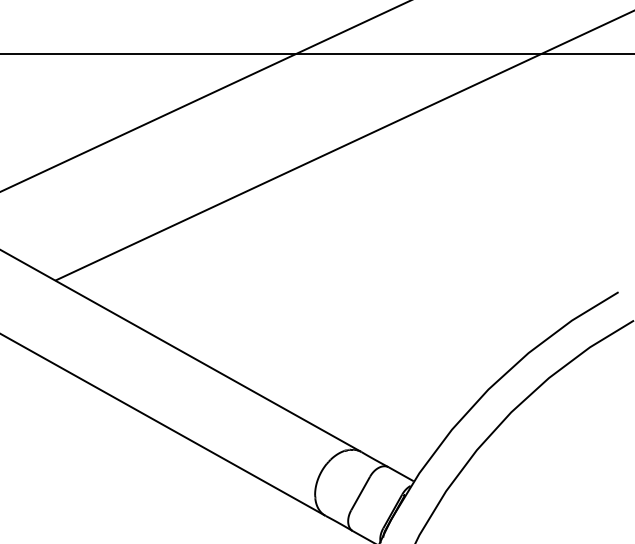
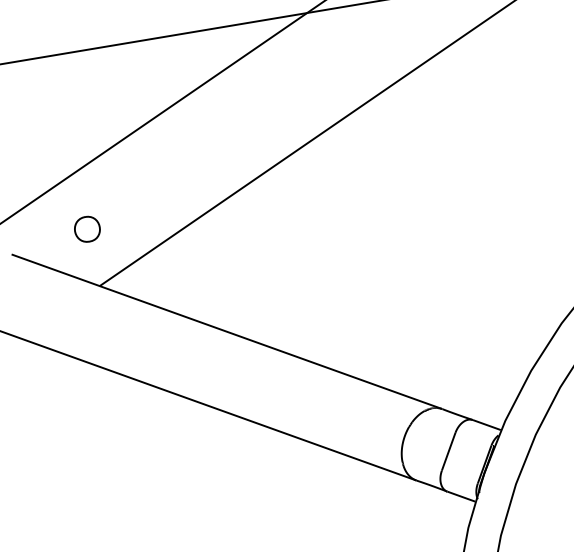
part: (52, 224) -> (87, 229), added

